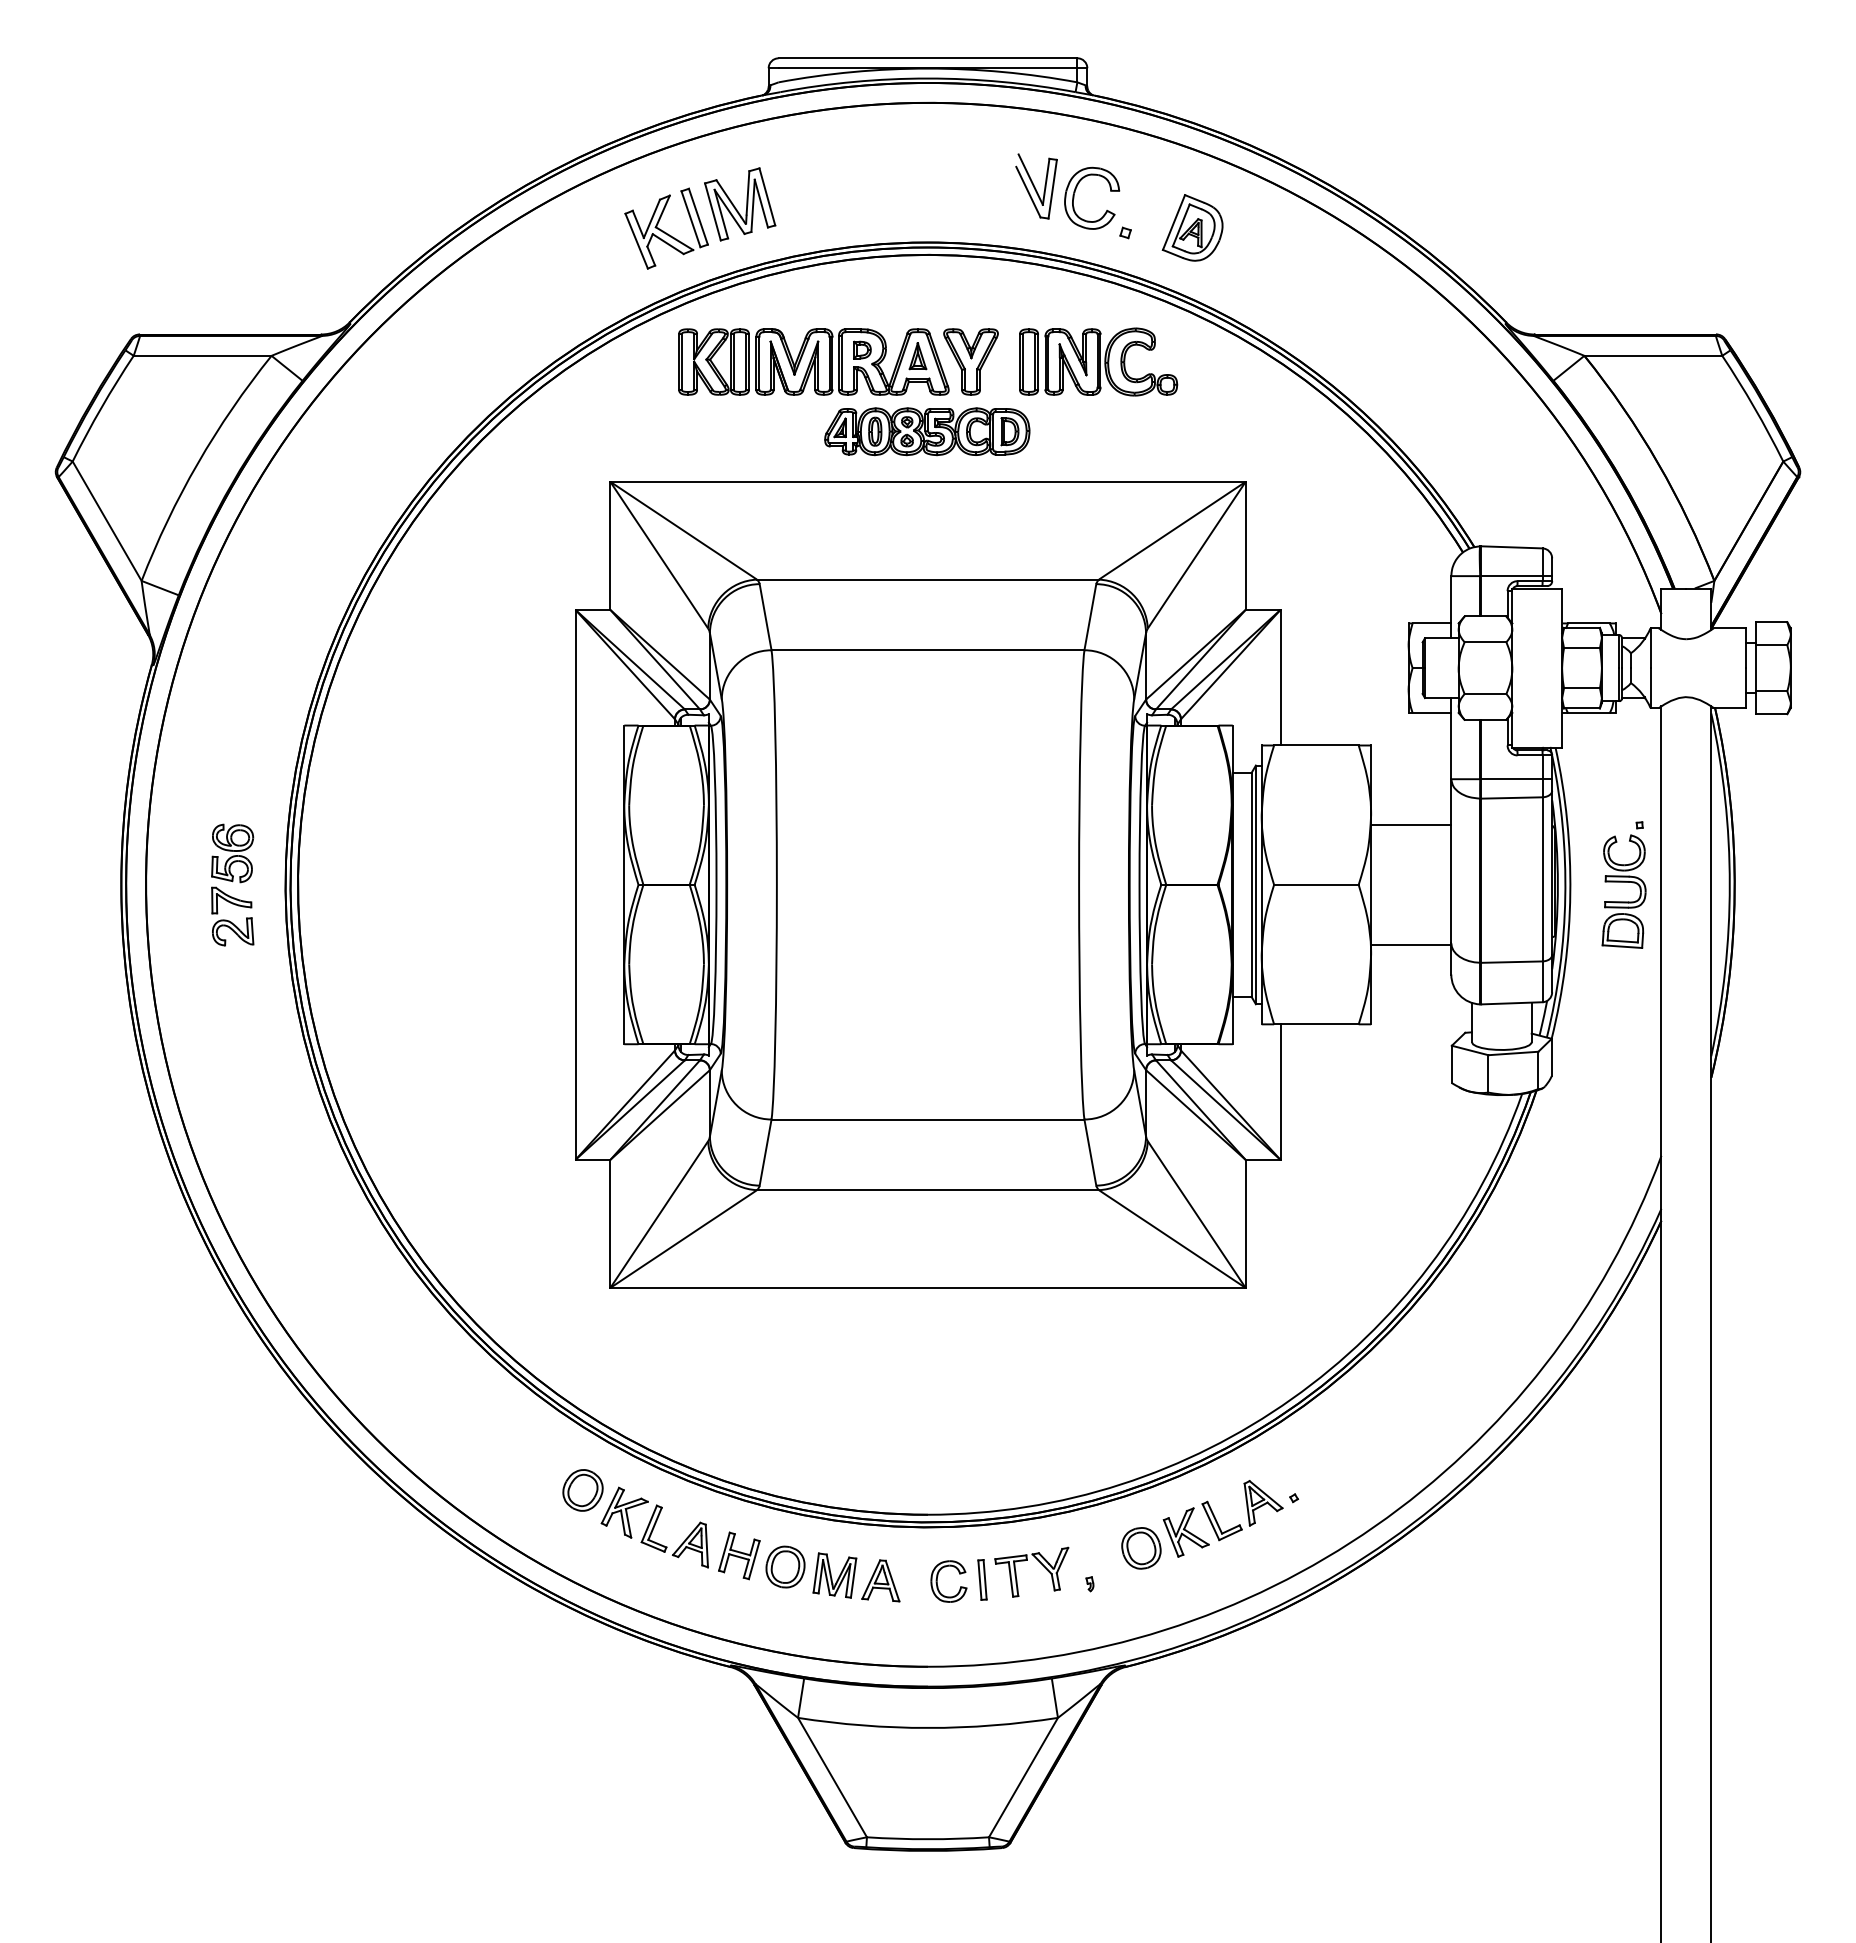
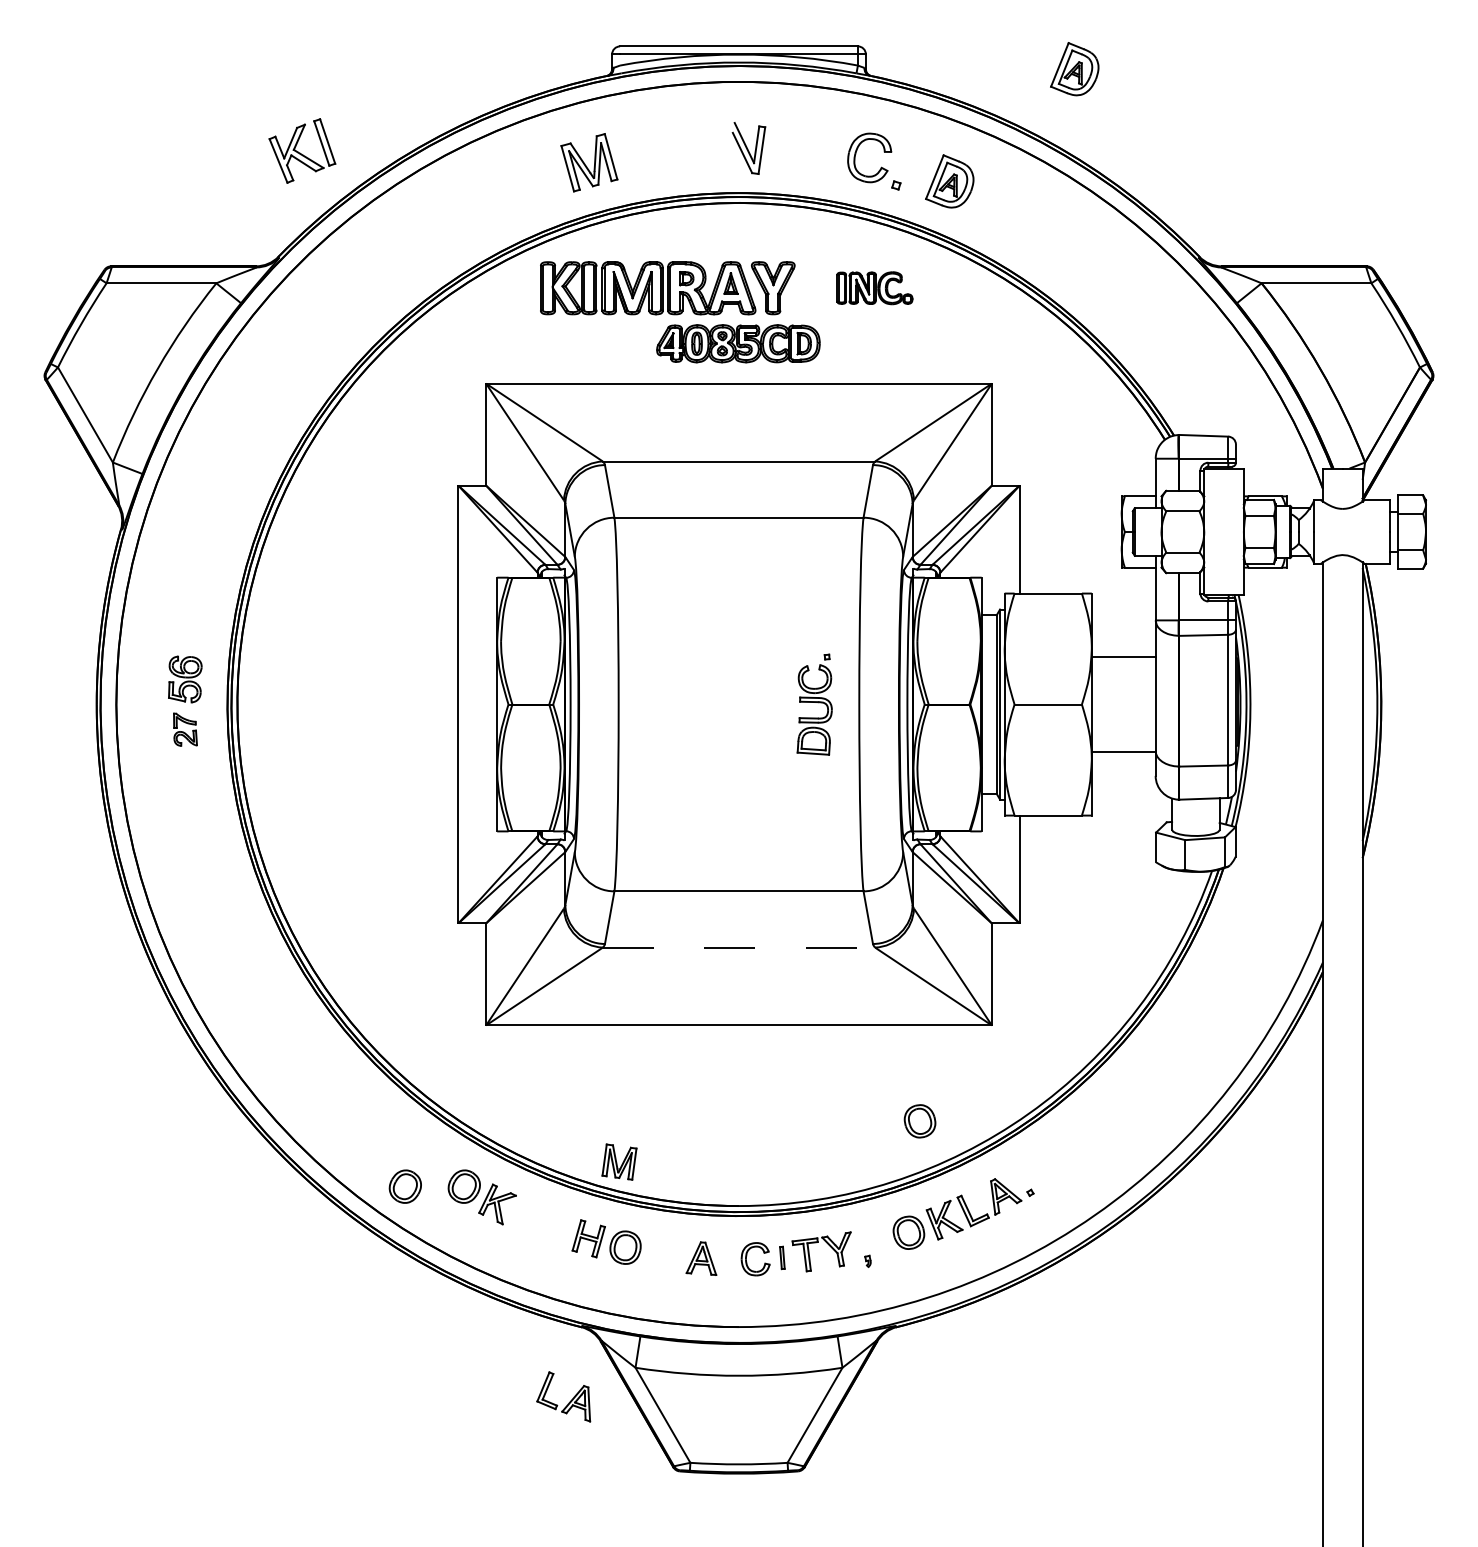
part: (1349, 86) -> (1074, 68), added
part: (1036, 186) -> (748, 148), moved
part: (666, 228) -> (302, 150), moved
part: (1098, 361) -> (874, 287), size x0.6
part: (1623, 884) -> (814, 704), moved
part: (232, 916) -> (185, 729), size x0.7
line: (927, 1190) -> (738, 947), solid -> dashed
part: (1155, 1408) -> (920, 1121), added
part: (508, 1490) -> (404, 1186), added
part: (681, 1543) -> (569, 1402), moved
part: (834, 1575) -> (619, 1162), moved
part: (982, 1579) -> (782, 1257), size x0.7

